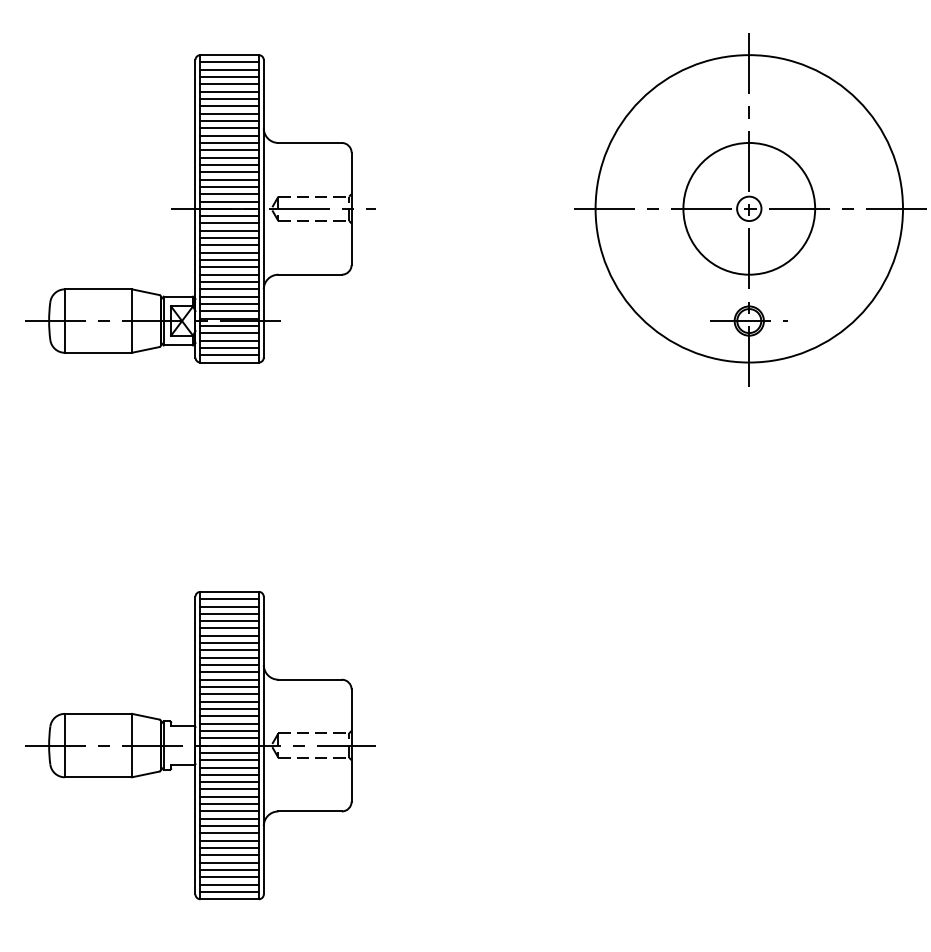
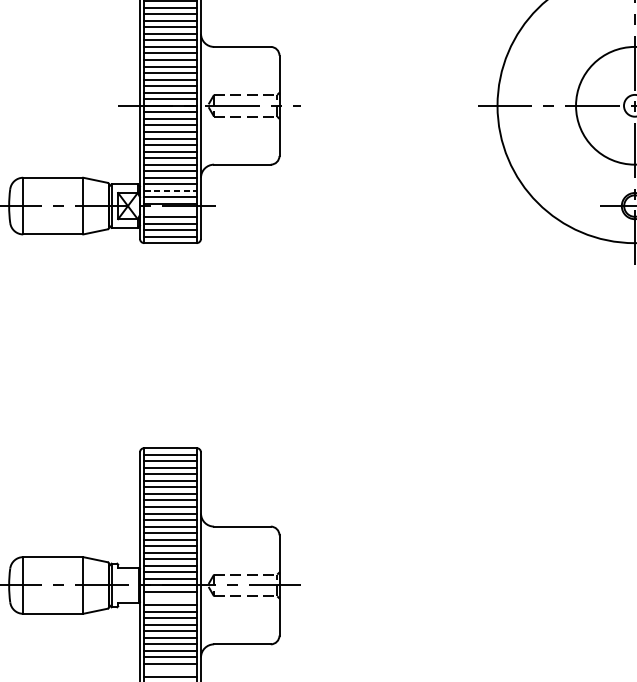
line: (230, 304) -> (171, 191), solid -> dashed
line: (229, 325) -> (170, 210), removed
line: (229, 760) -> (170, 598), removed
line: (229, 840) -> (170, 670), removed

